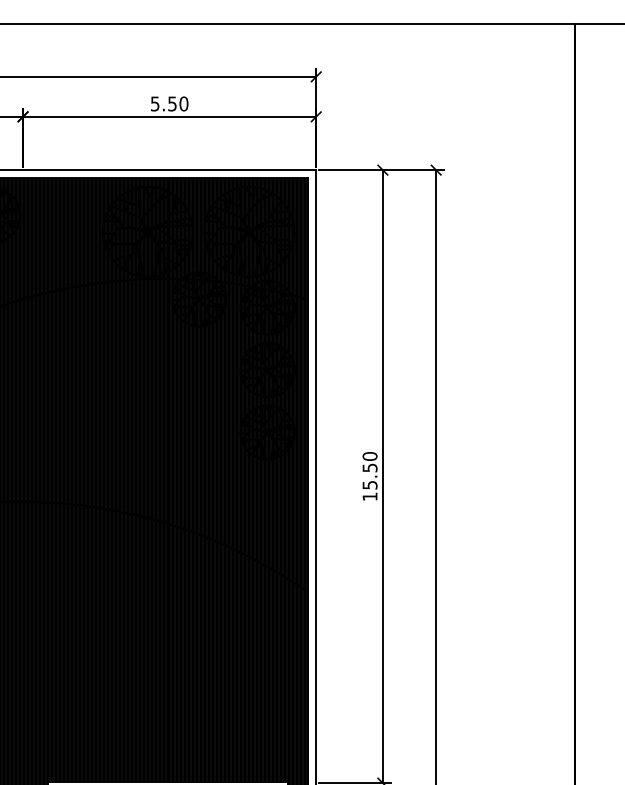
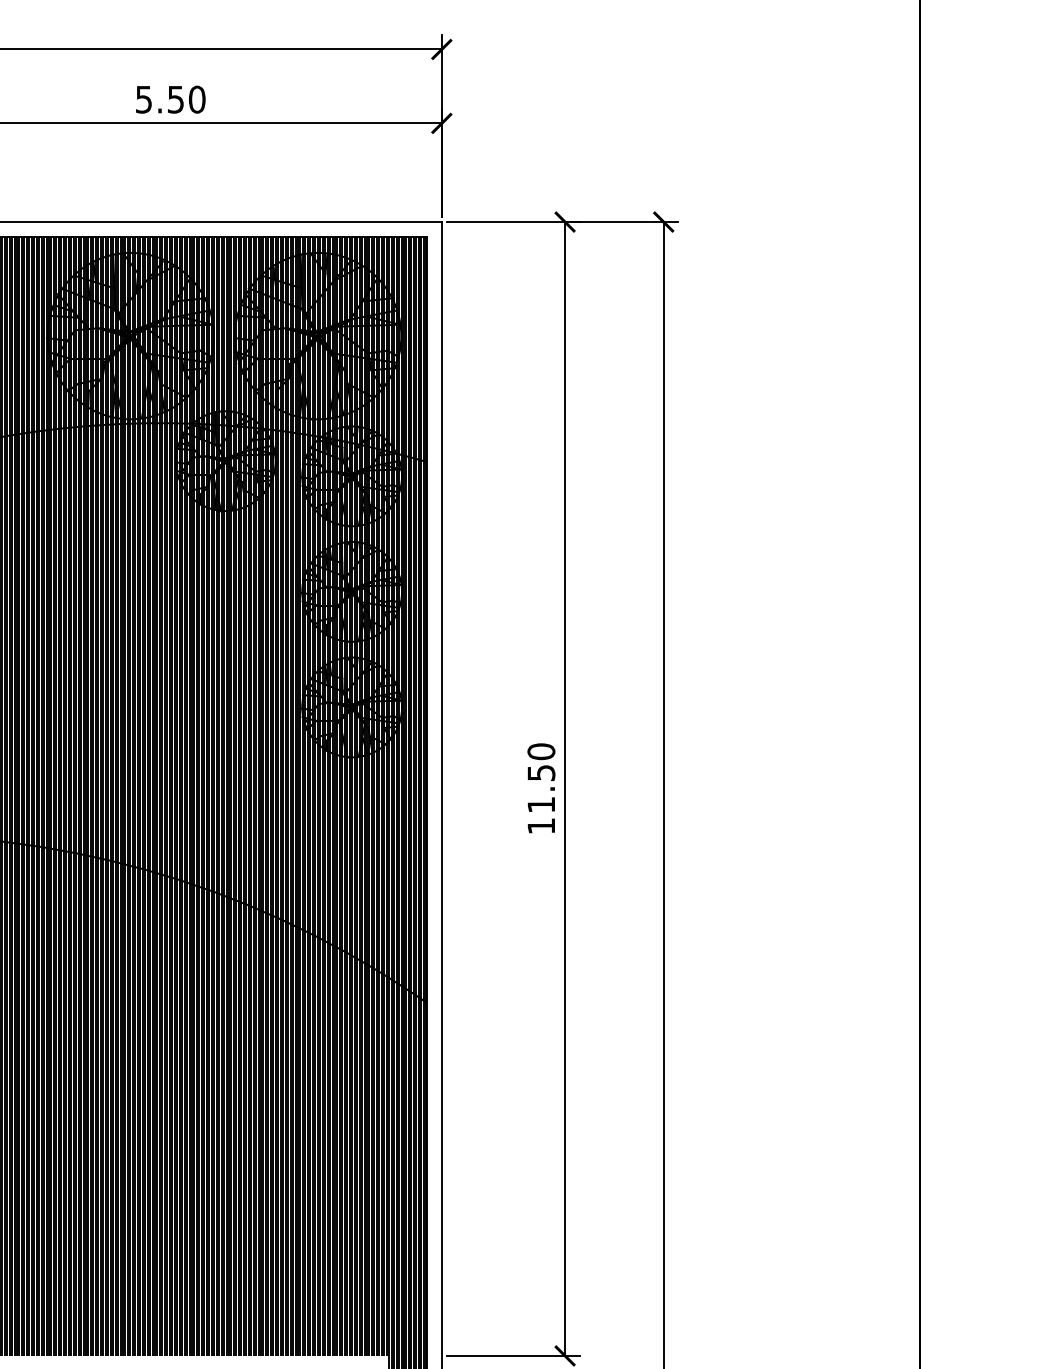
text: (369, 485) -> (540, 805), 15.50 -> 11.50

